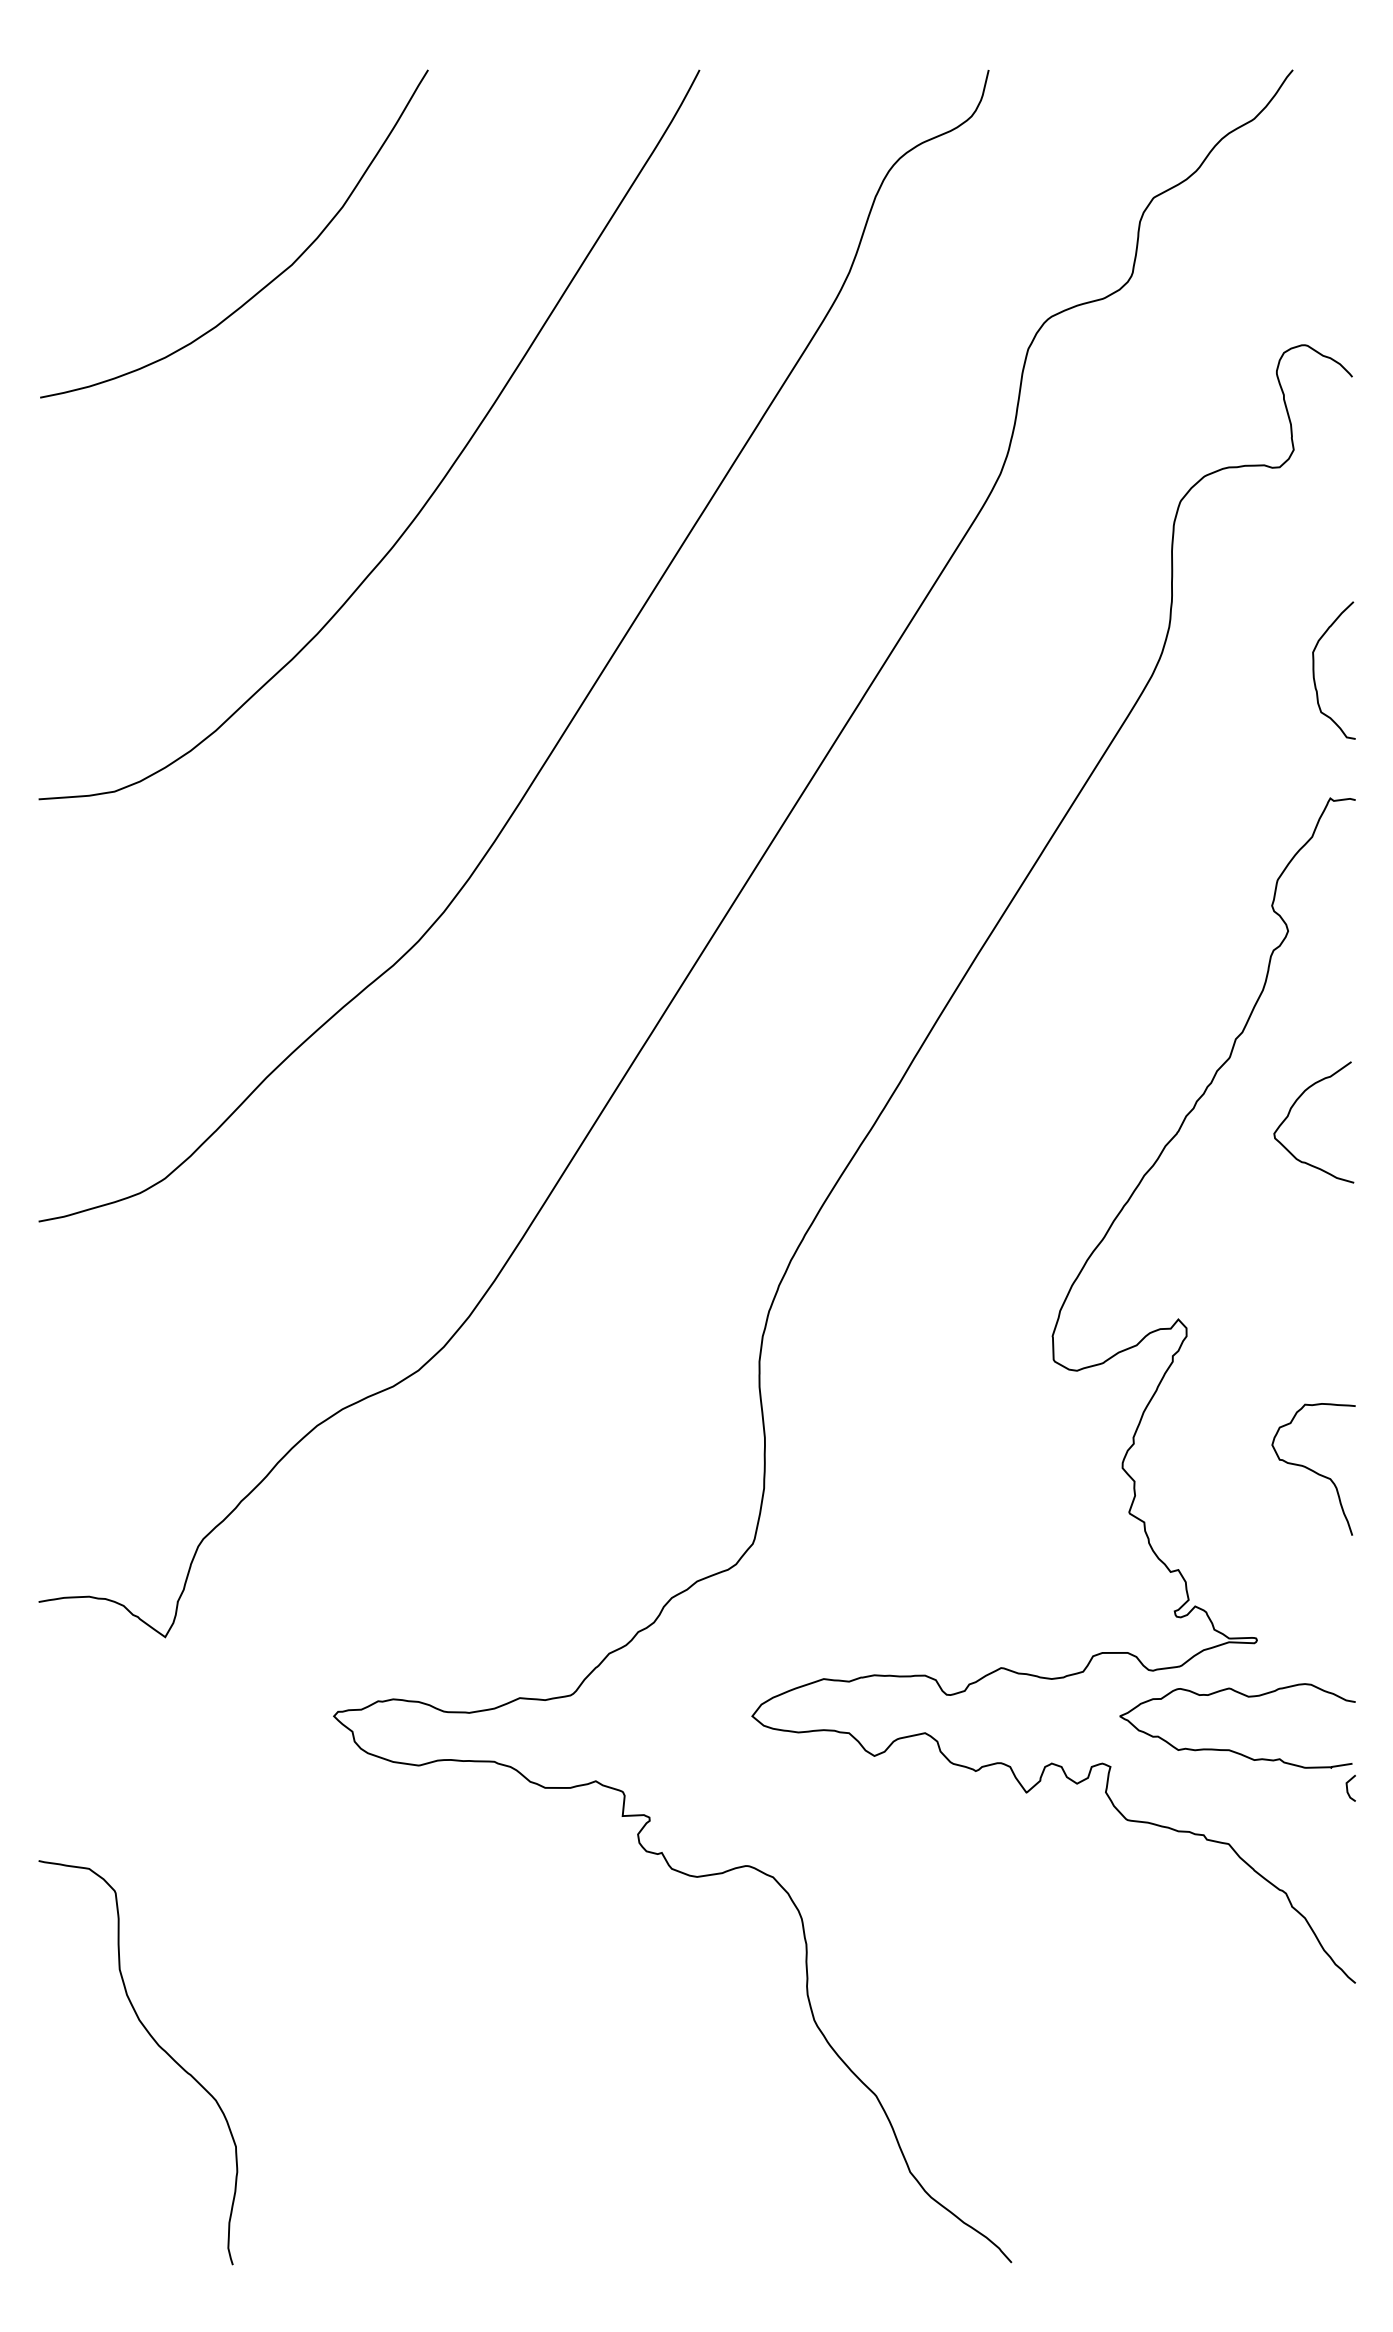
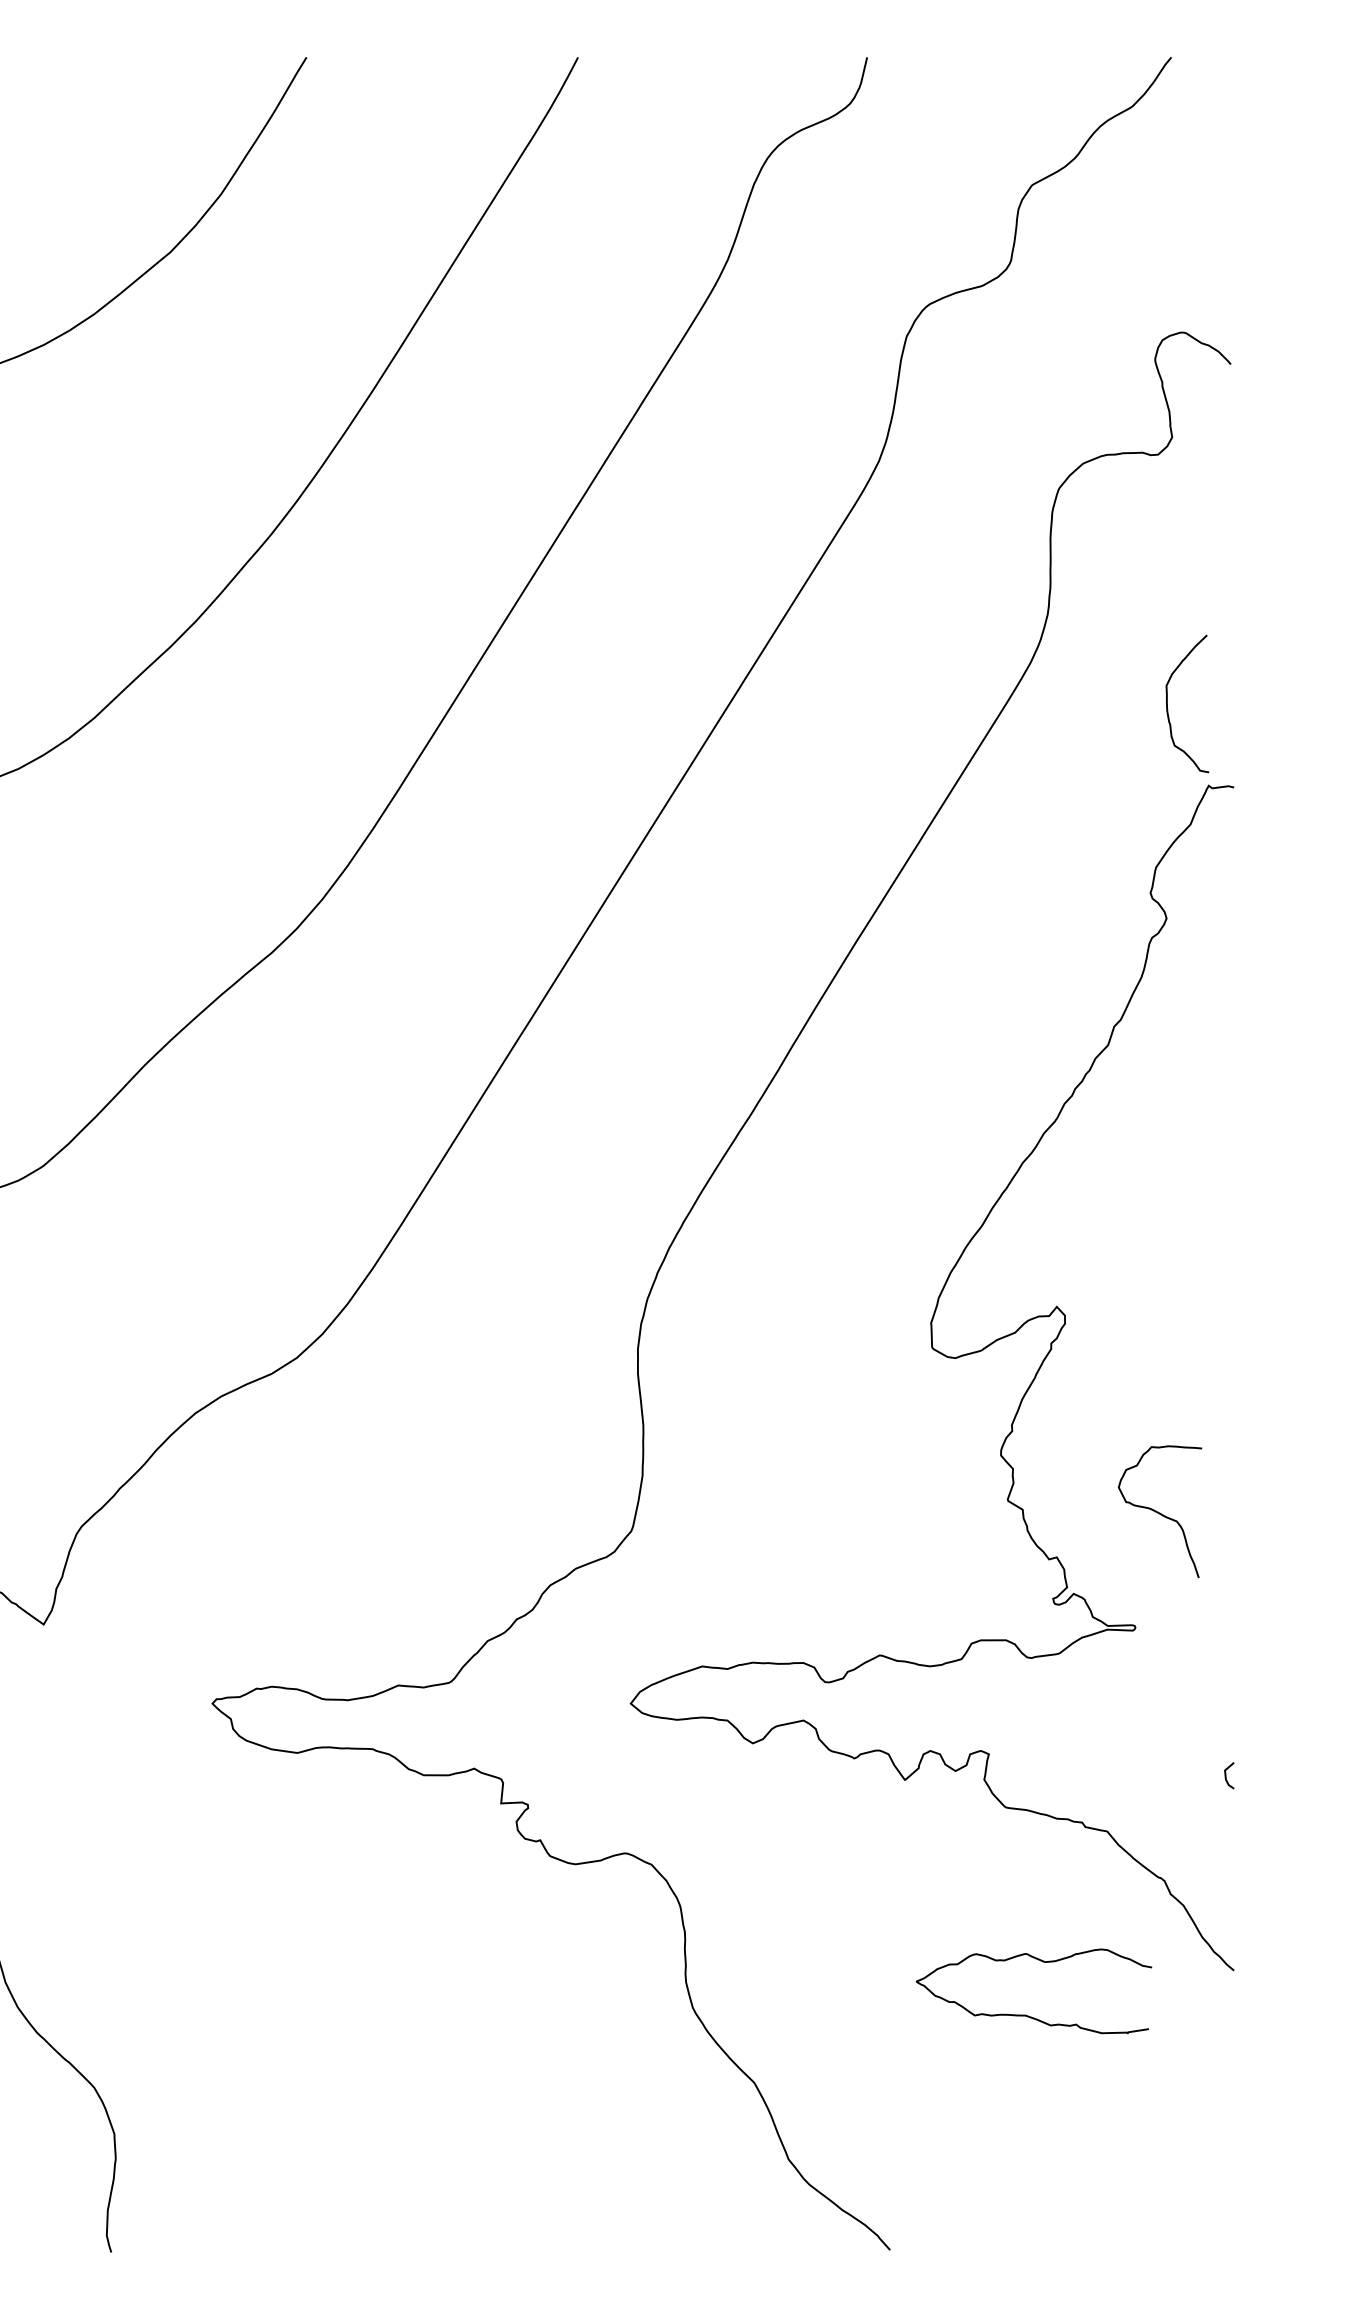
curve: (1314, 670) -> (1167, 703), moved
curve: (1290, 1112) -> (1168, 1099), removed
curve: (1312, 1469) -> (1158, 1511), moved
curve: (1230, 1749) -> (1026, 2014), moved

